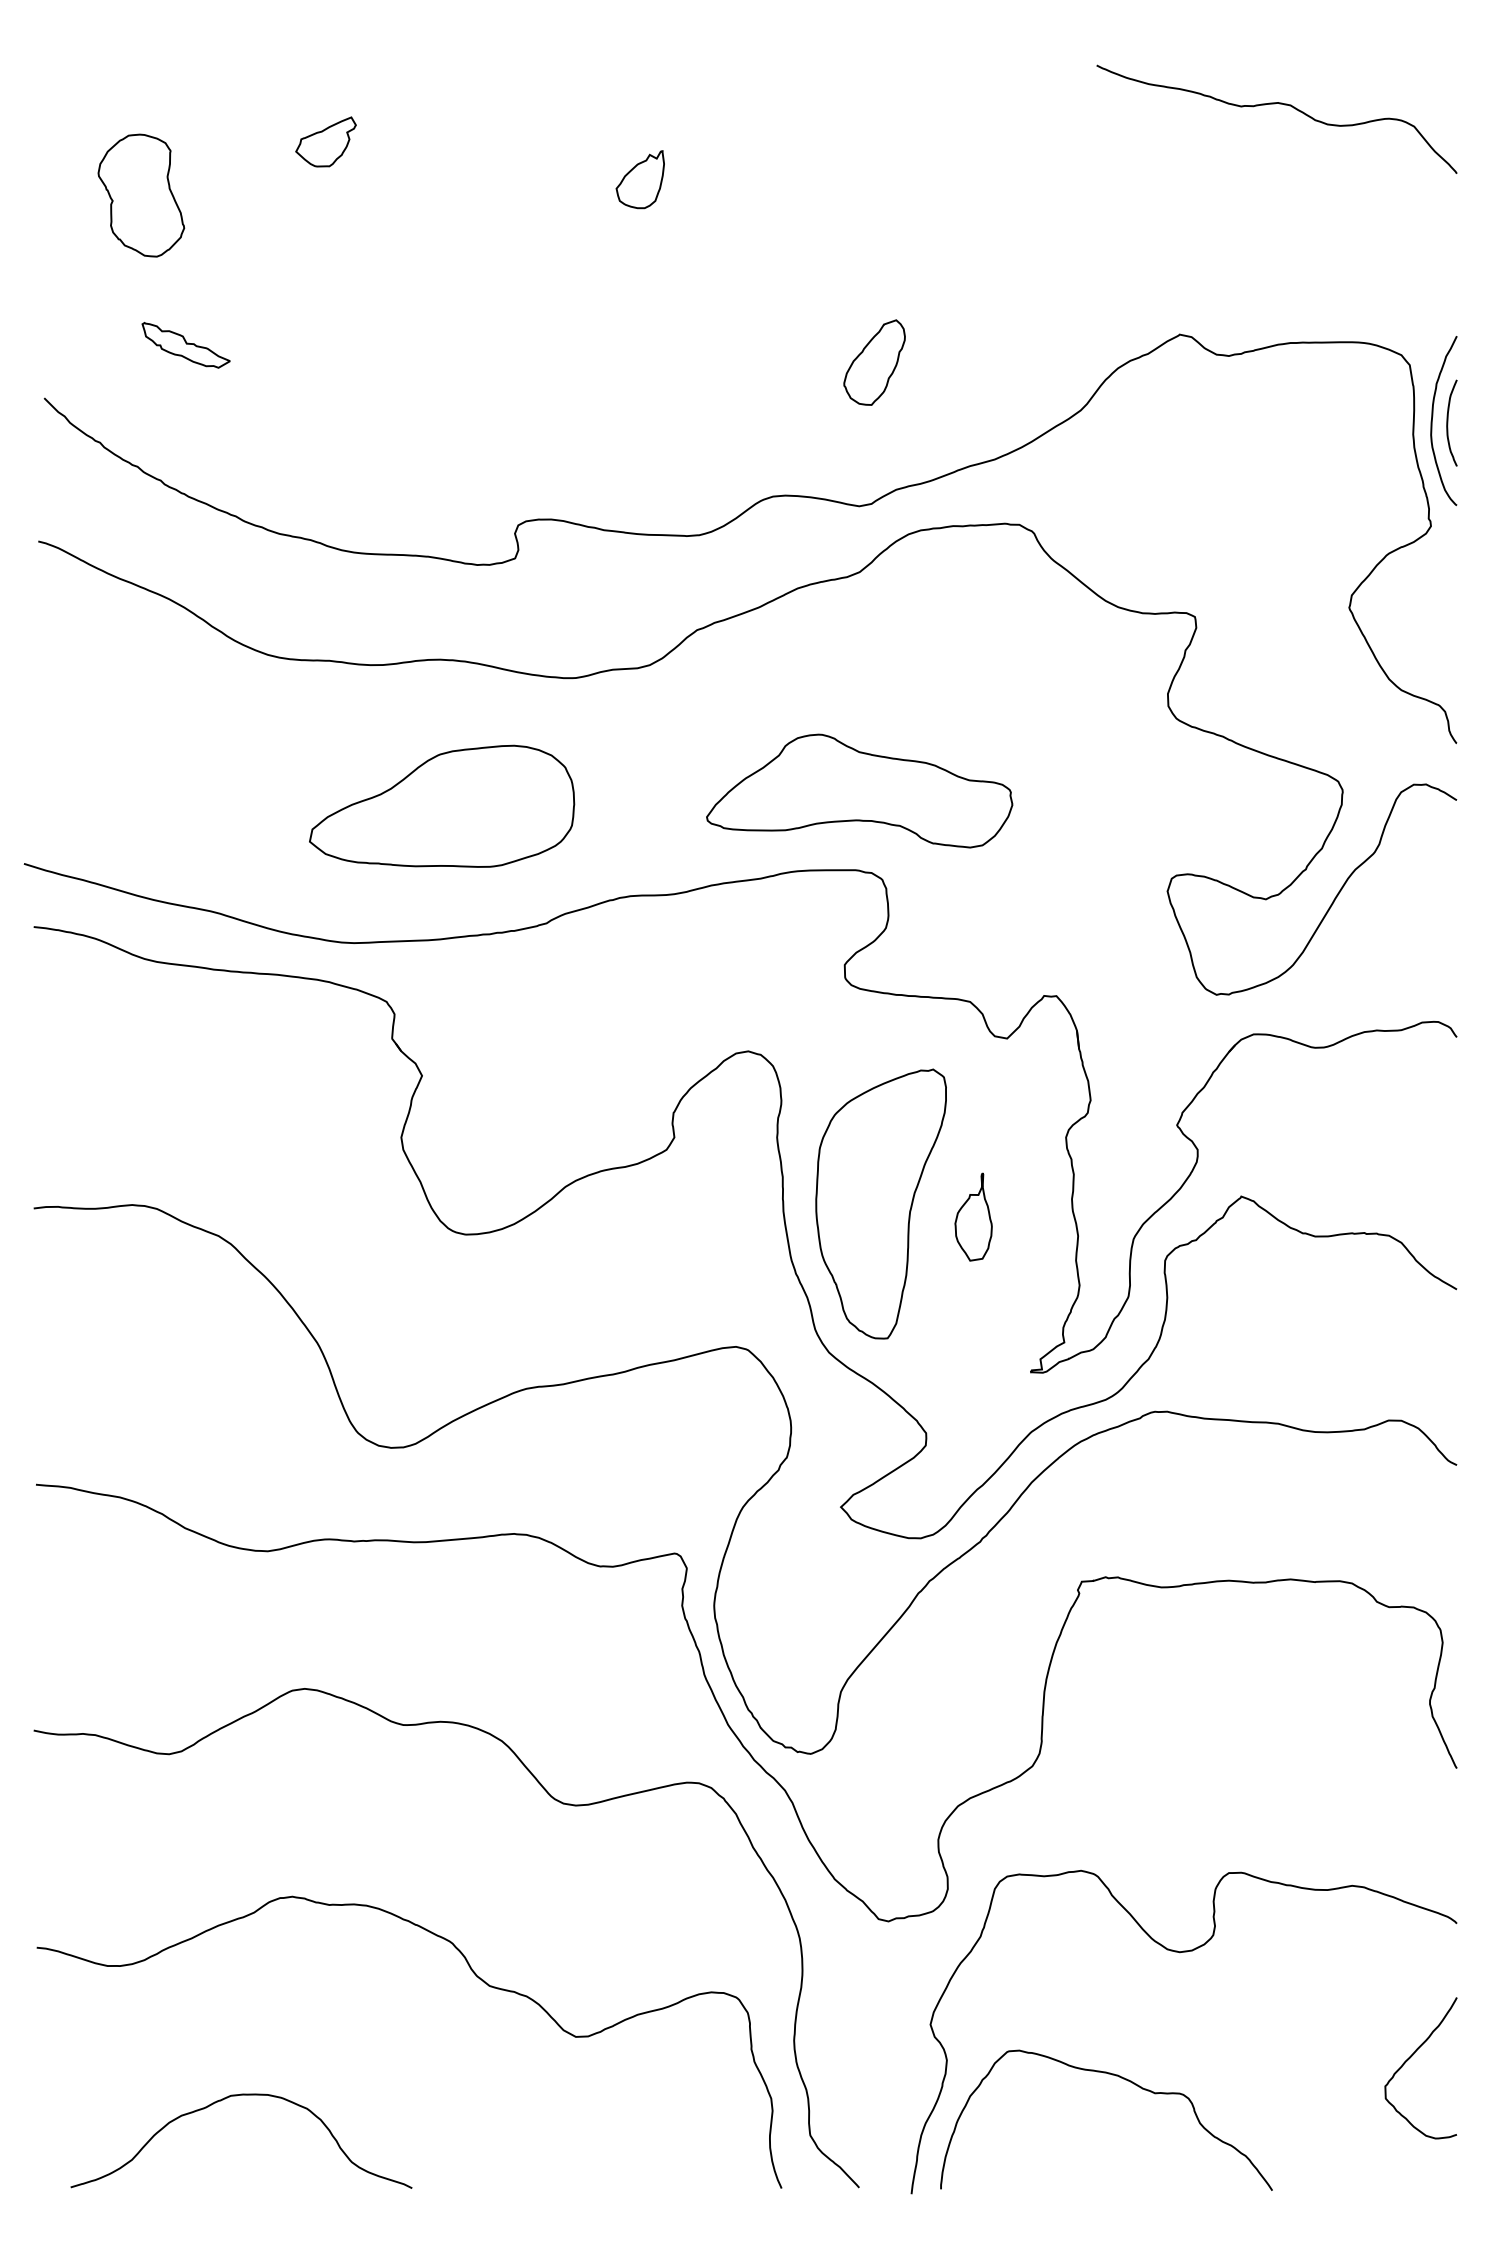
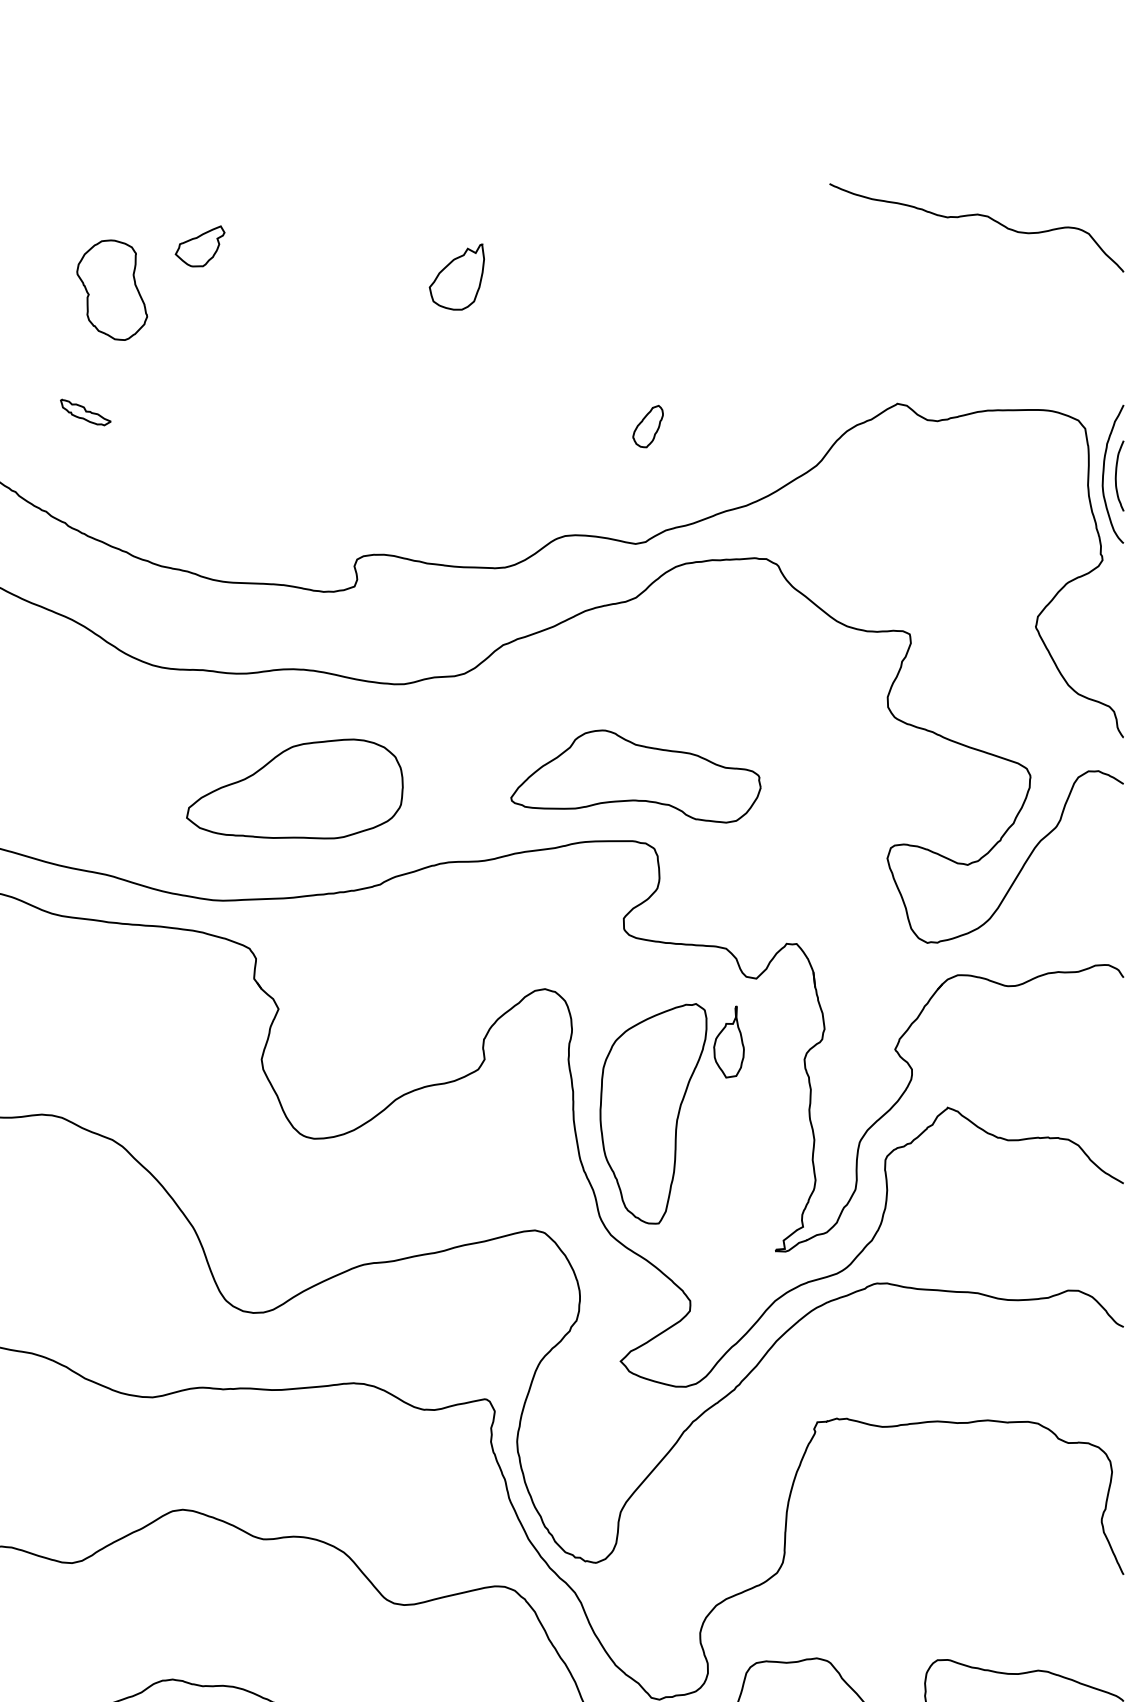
part: (639, 179) -> (456, 277), size x1.4
part: (141, 195) -> (112, 290), moved
part: (185, 345) -> (85, 412), size x0.7
part: (874, 362) -> (648, 426), size x0.6
part: (973, 1216) -> (728, 1041), moved

